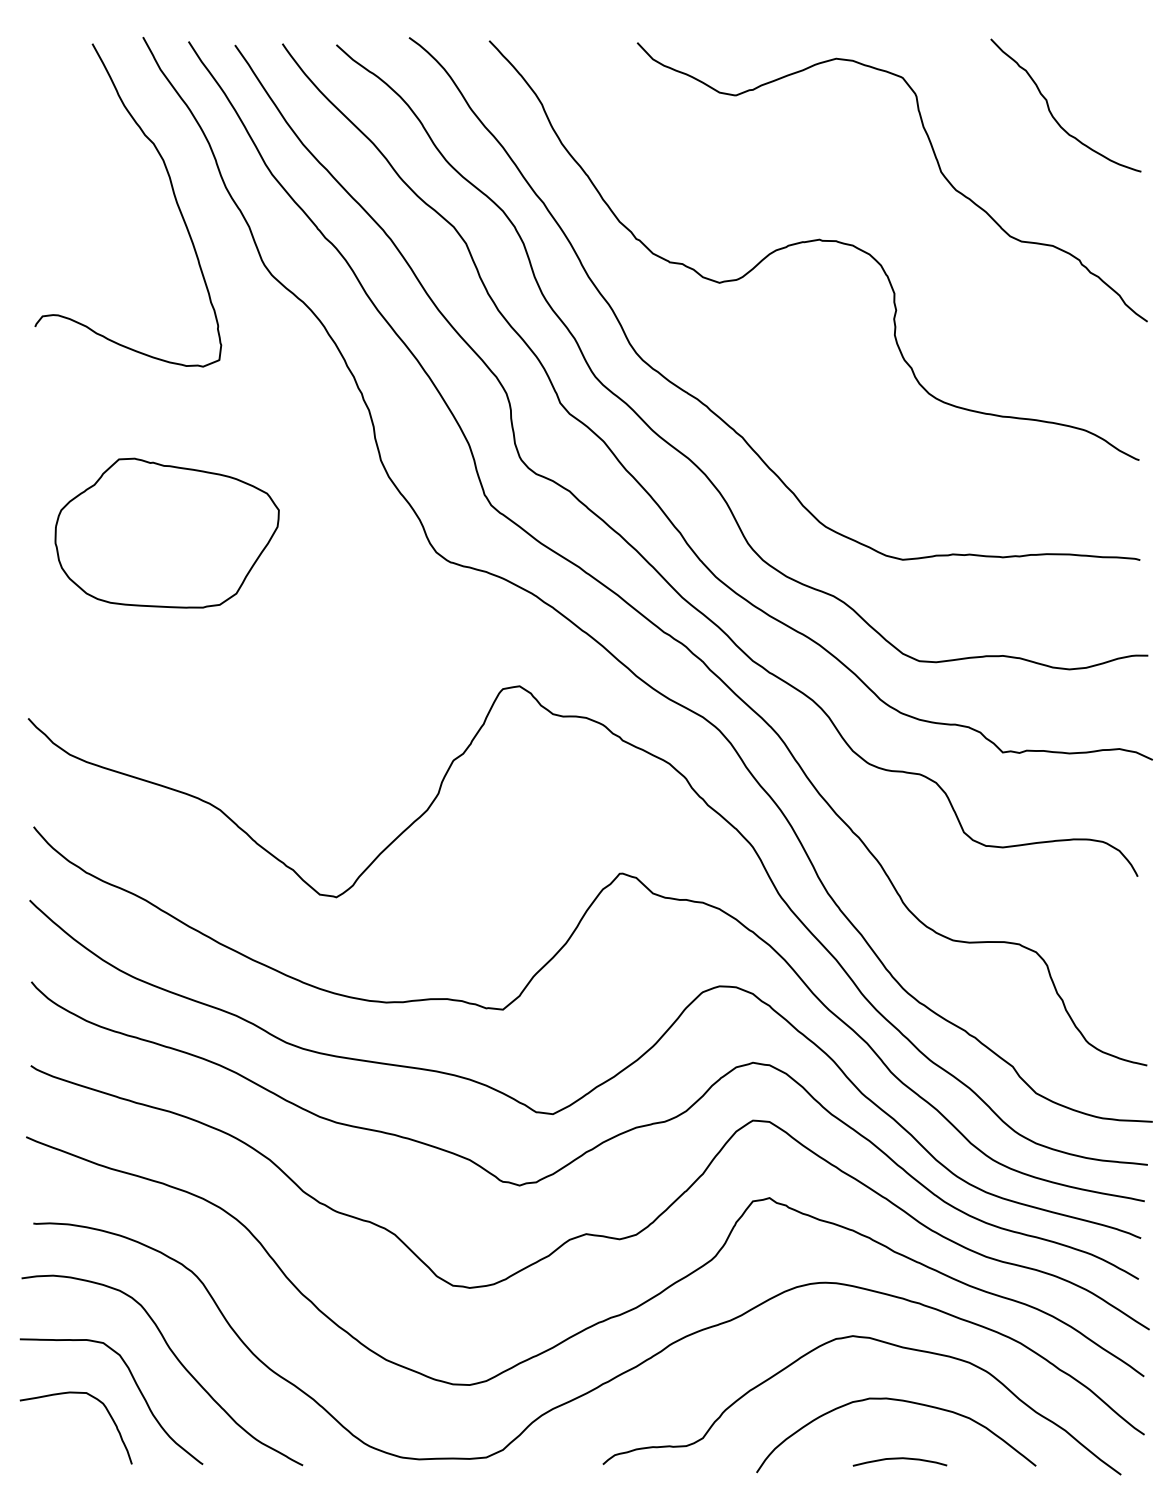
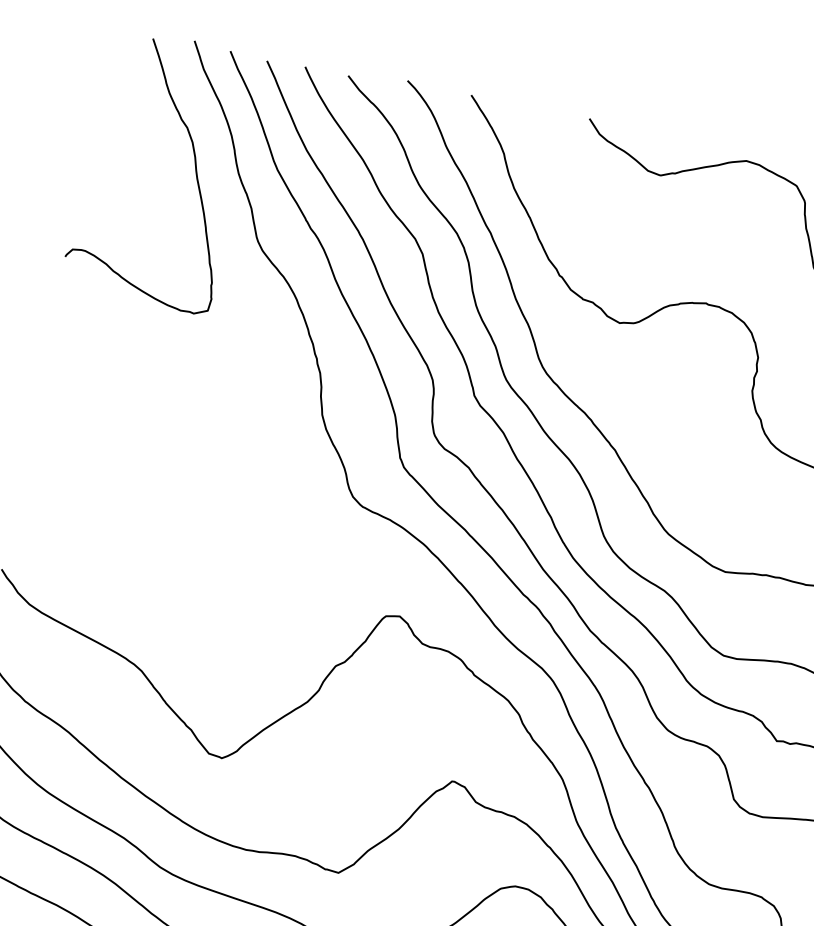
part: (166, 532) -> (139, 440), removed

